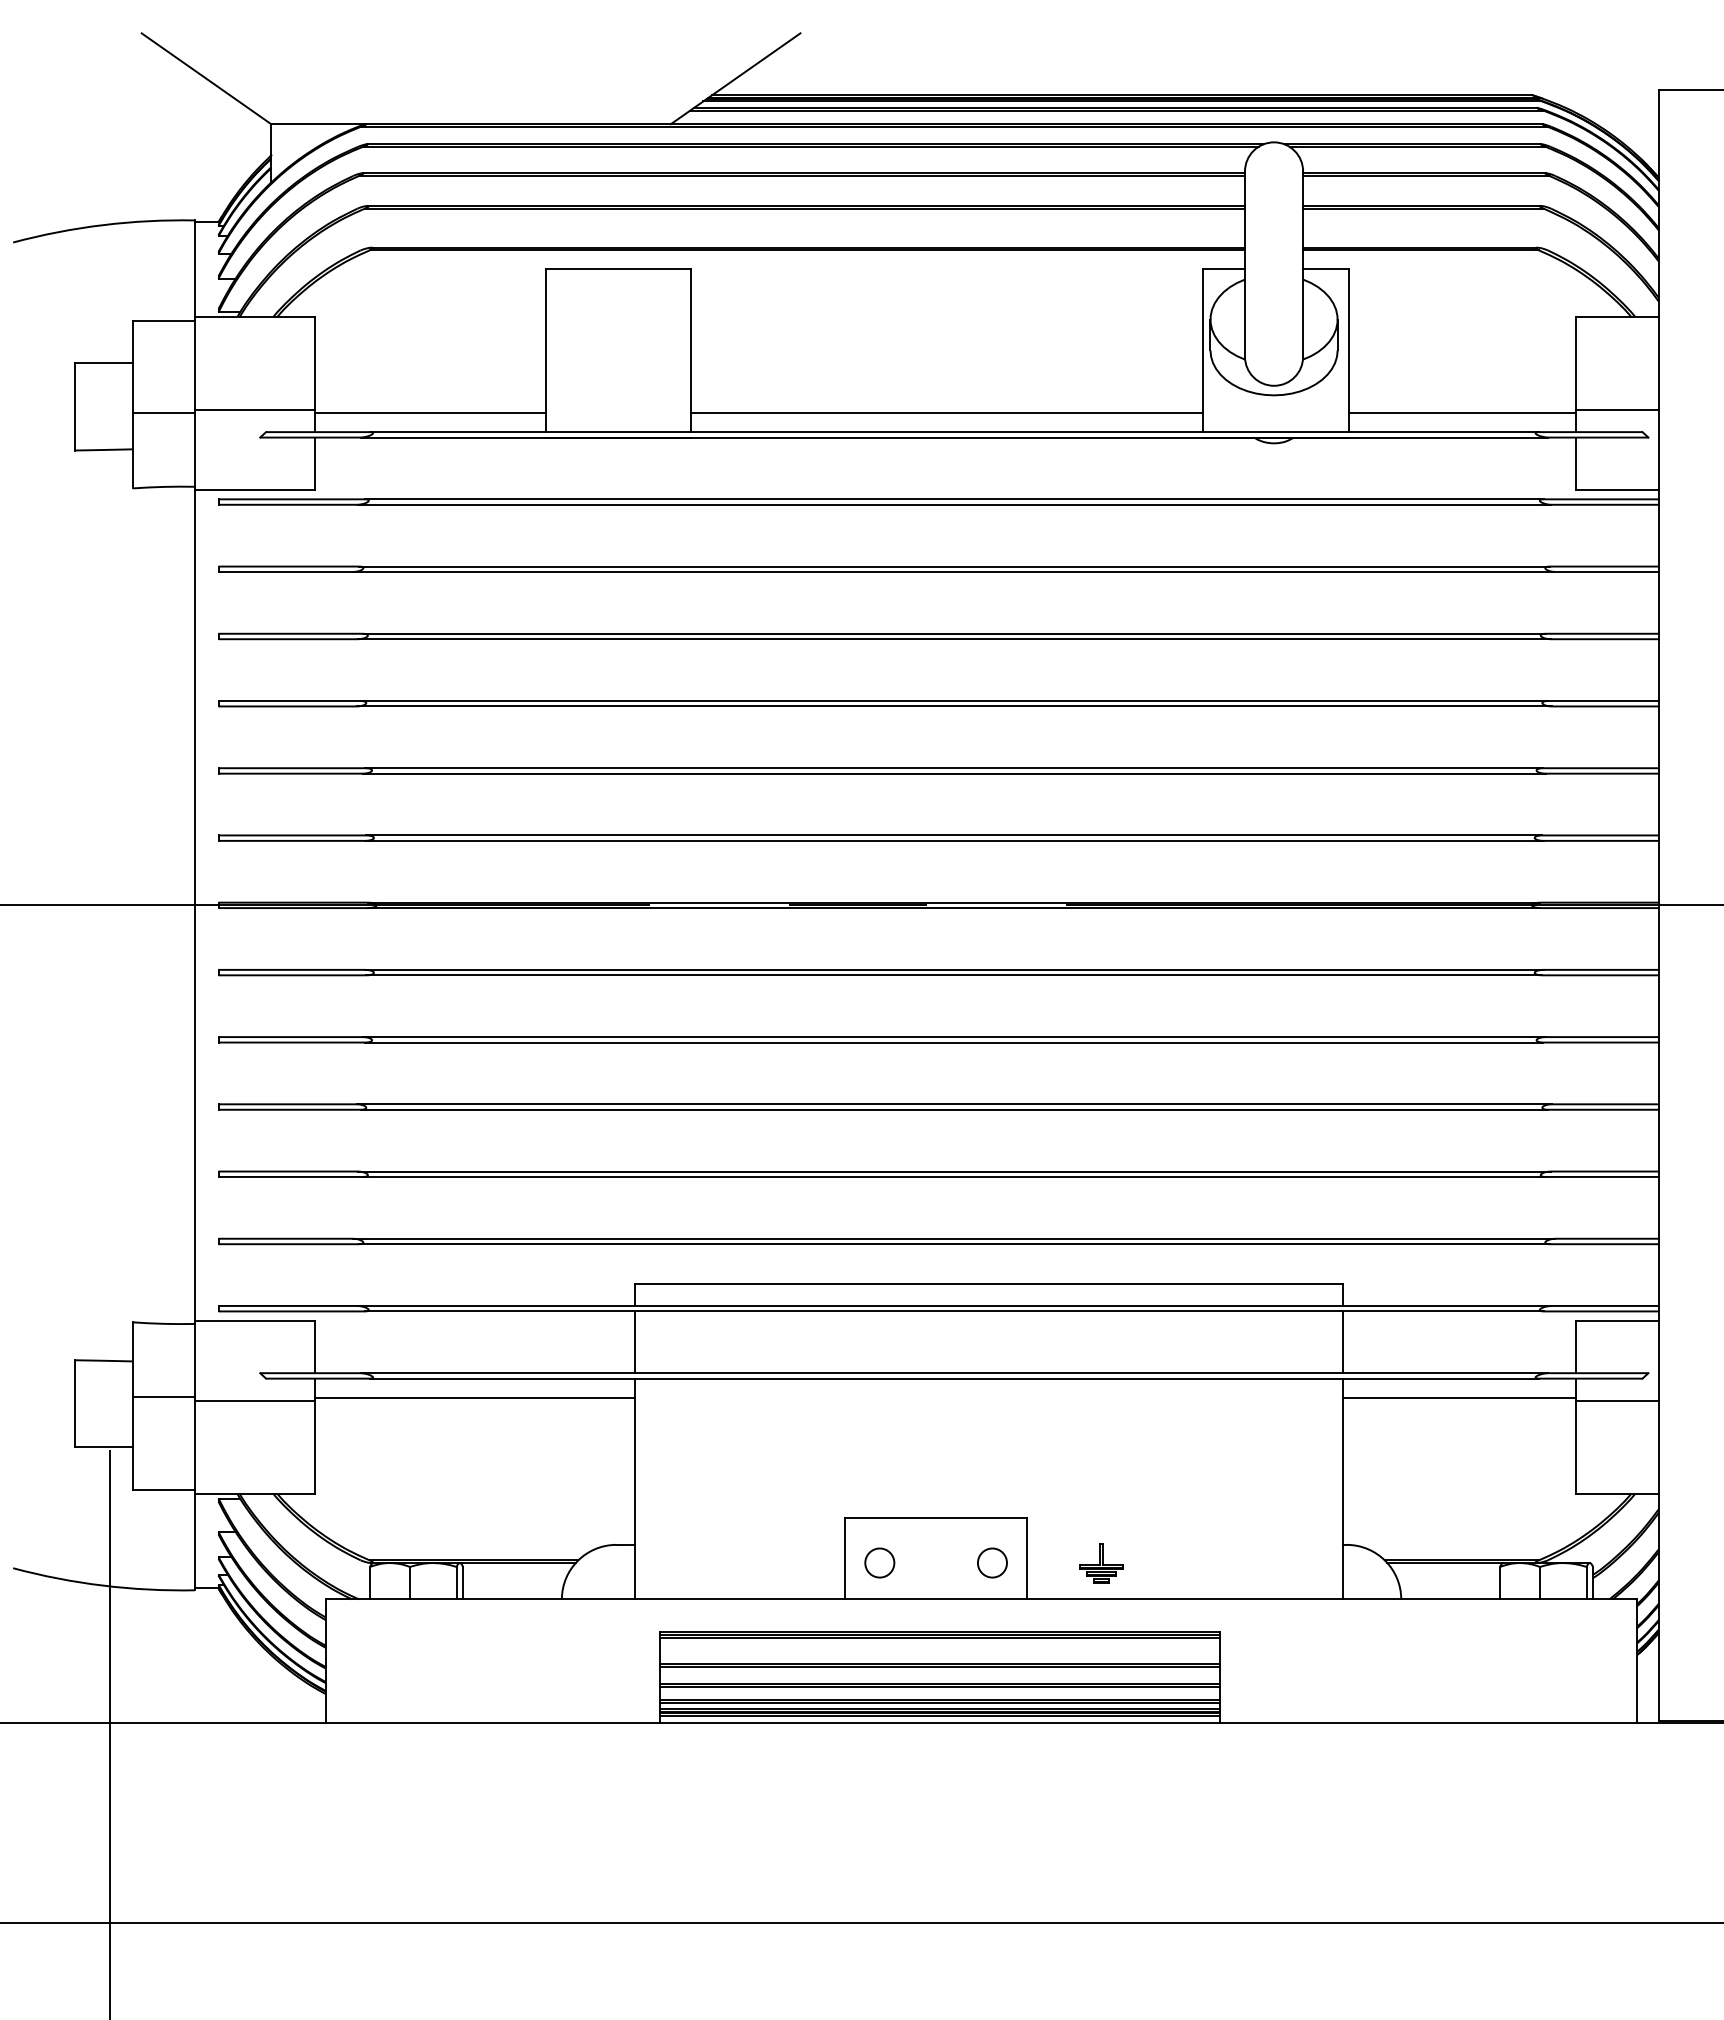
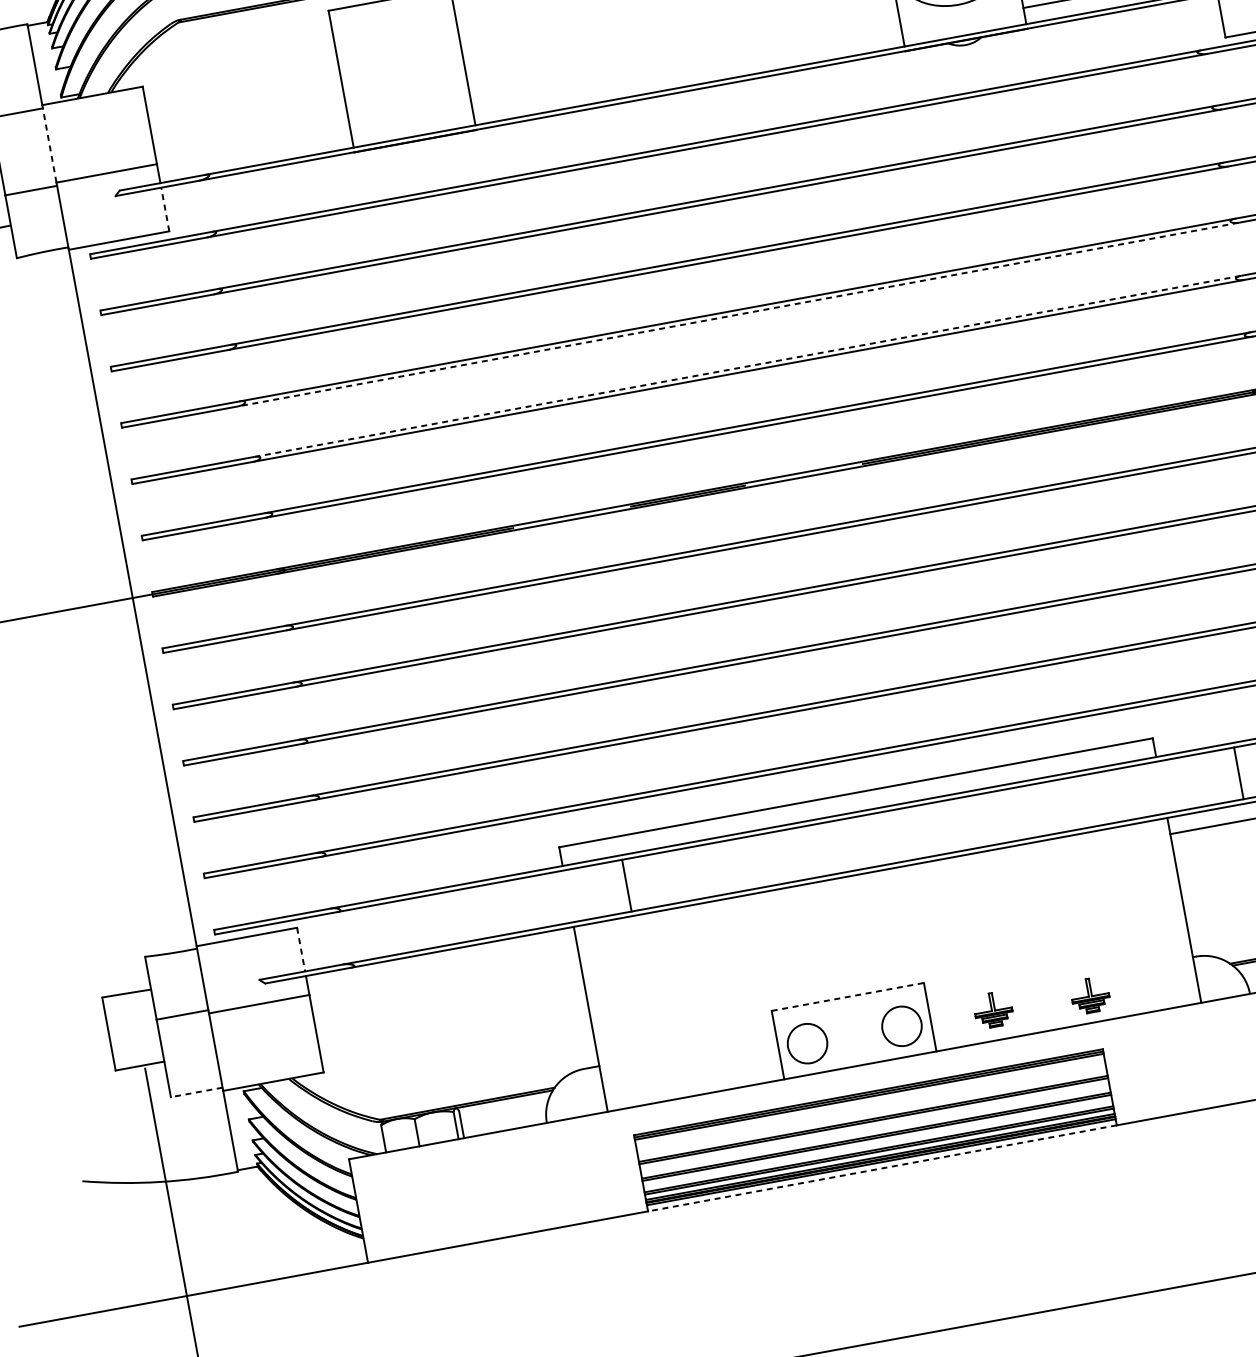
line: (194, 362) -> (48, 143), solid -> dashed
line: (429, 412) -> (253, 149), removed
line: (946, 412) -> (686, 69), removed
line: (314, 463) -> (164, 209), solid -> dashed
line: (953, 706) -> (737, 314), solid -> dashed
line: (954, 768) -> (748, 366), solid -> dashed
line: (634, 1342) -> (626, 885), moved
line: (1343, 1342) -> (1239, 773), moved
line: (314, 1347) -> (300, 950), solid -> dashed
line: (474, 1397) -> (442, 967), removed
line: (164, 1489) -> (197, 1092), solid -> dashed
line: (936, 1517) -> (848, 996), solid -> dashed
circle: (879, 1562) -> (807, 1043), size x1.6
circle: (992, 1562) -> (901, 1025), size x1.6
part: (1216, 1567) -> (1090, 995), added
line: (939, 1722) -> (882, 1168), solid -> dashed

